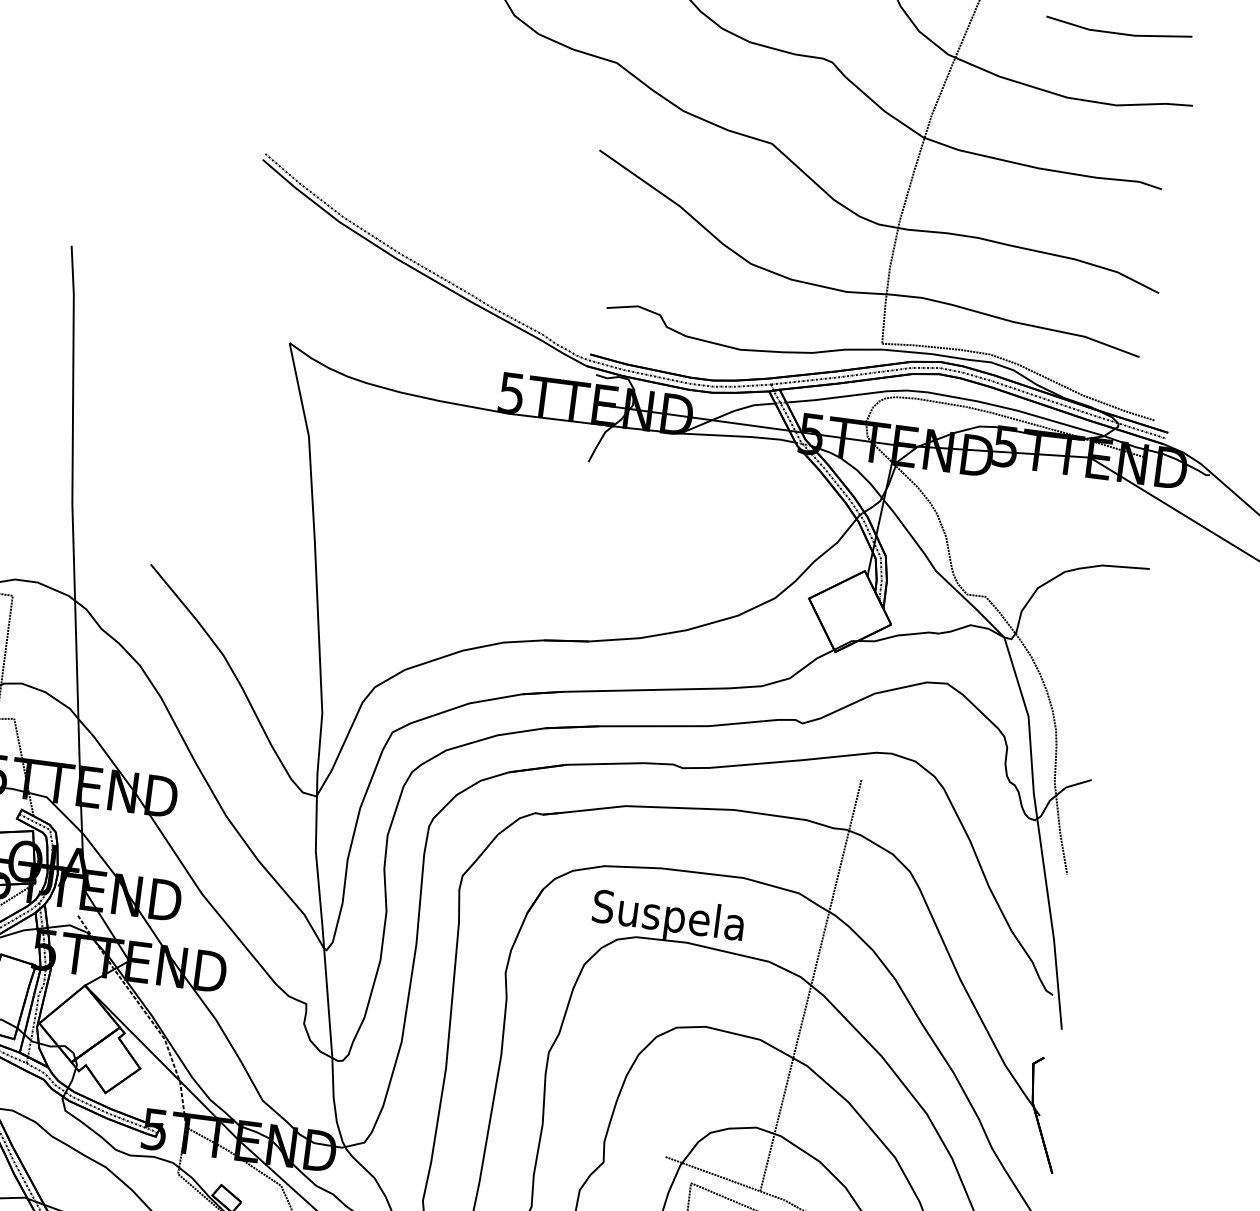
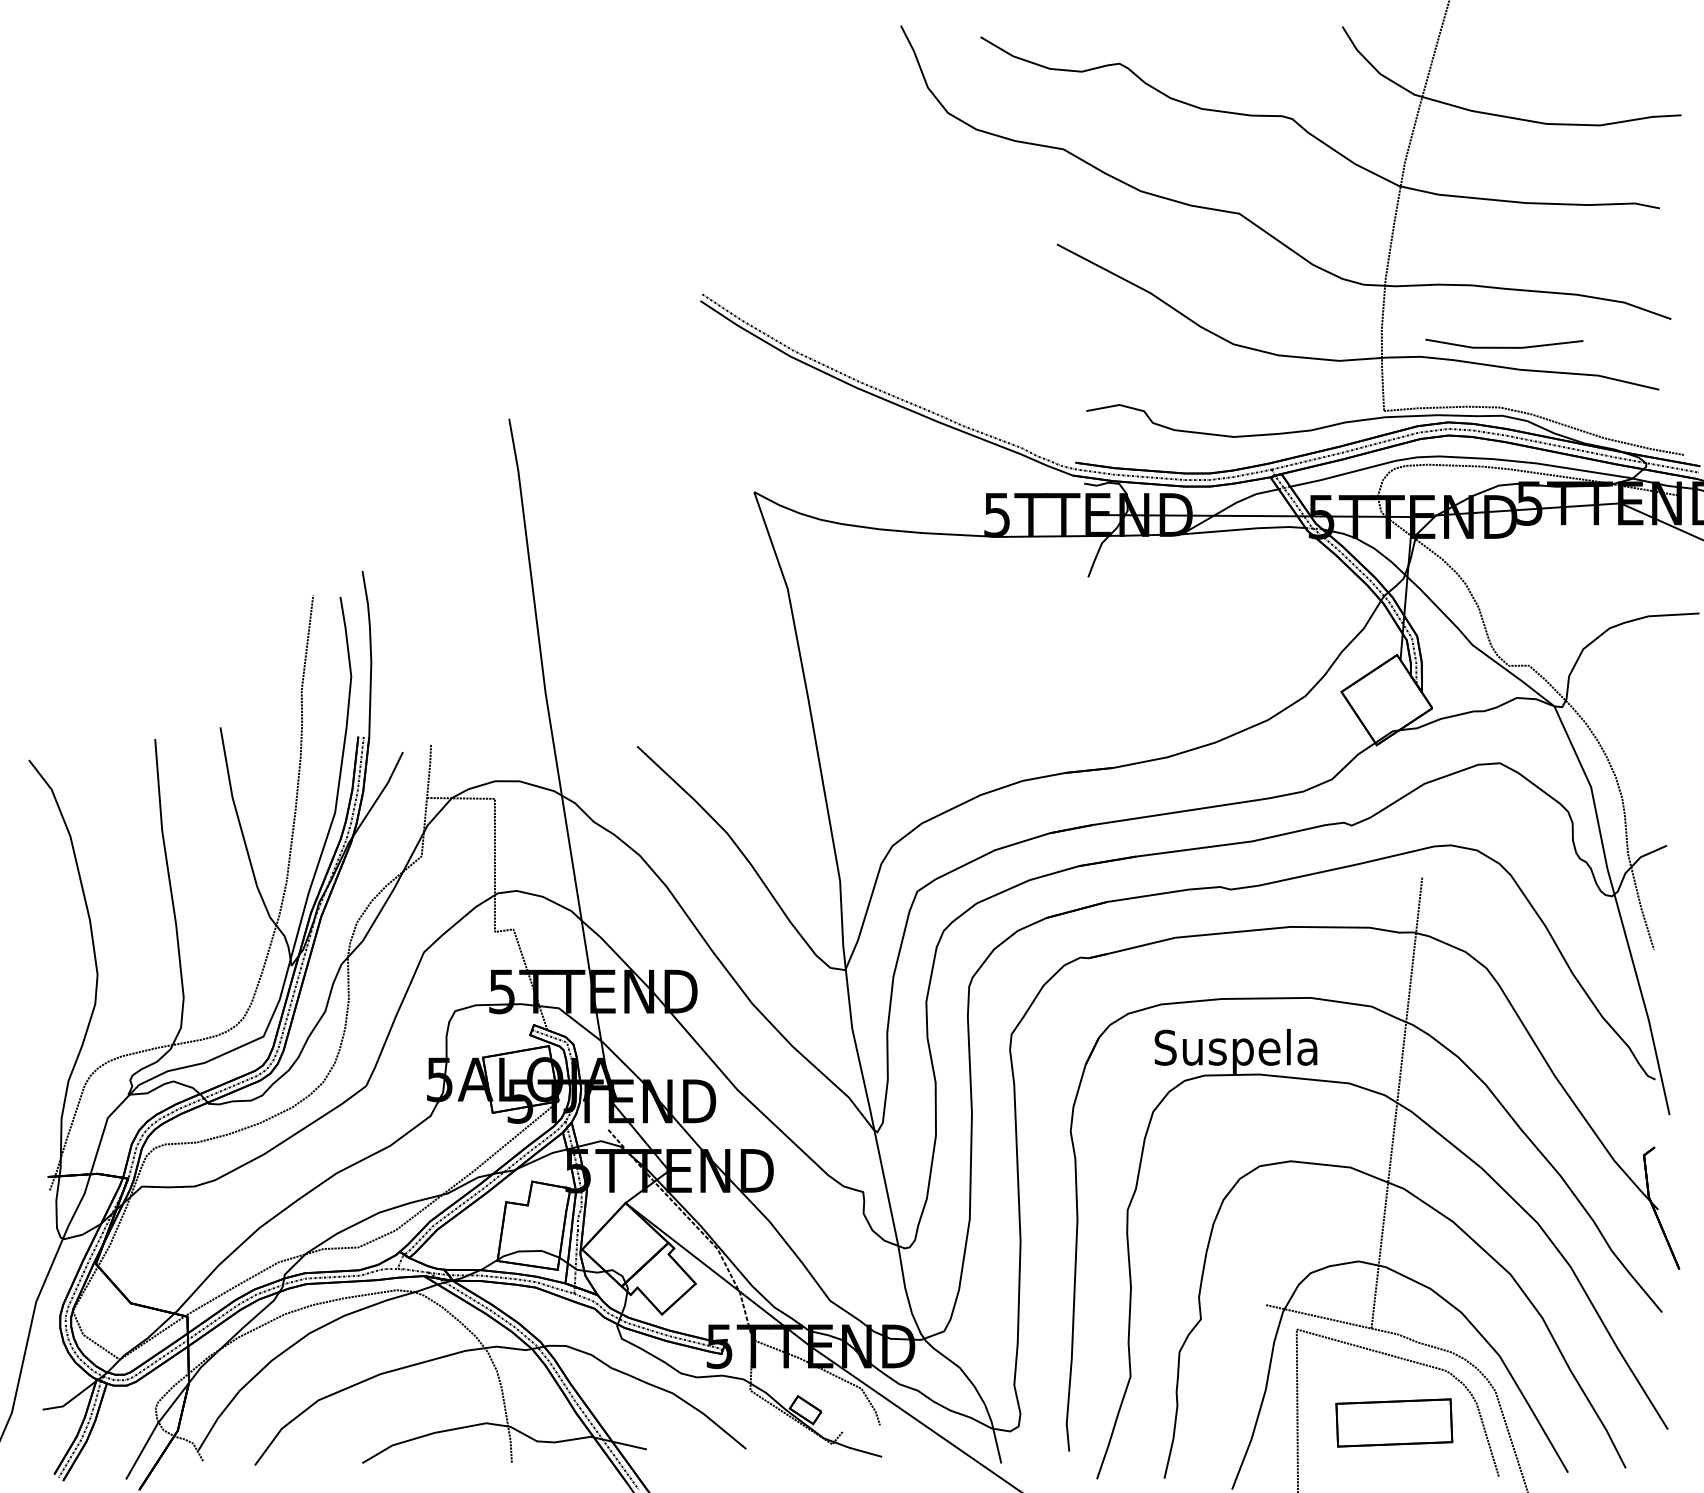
line: (1118, 32) -> (1504, 346), moved

